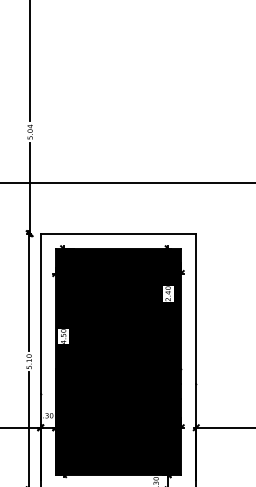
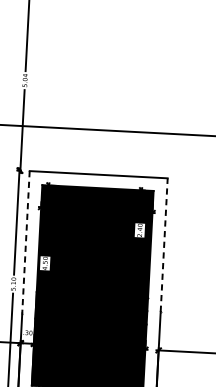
line: (196, 308) -> (164, 244), solid -> dashed
line: (40, 314) -> (25, 242), solid -> dashed

